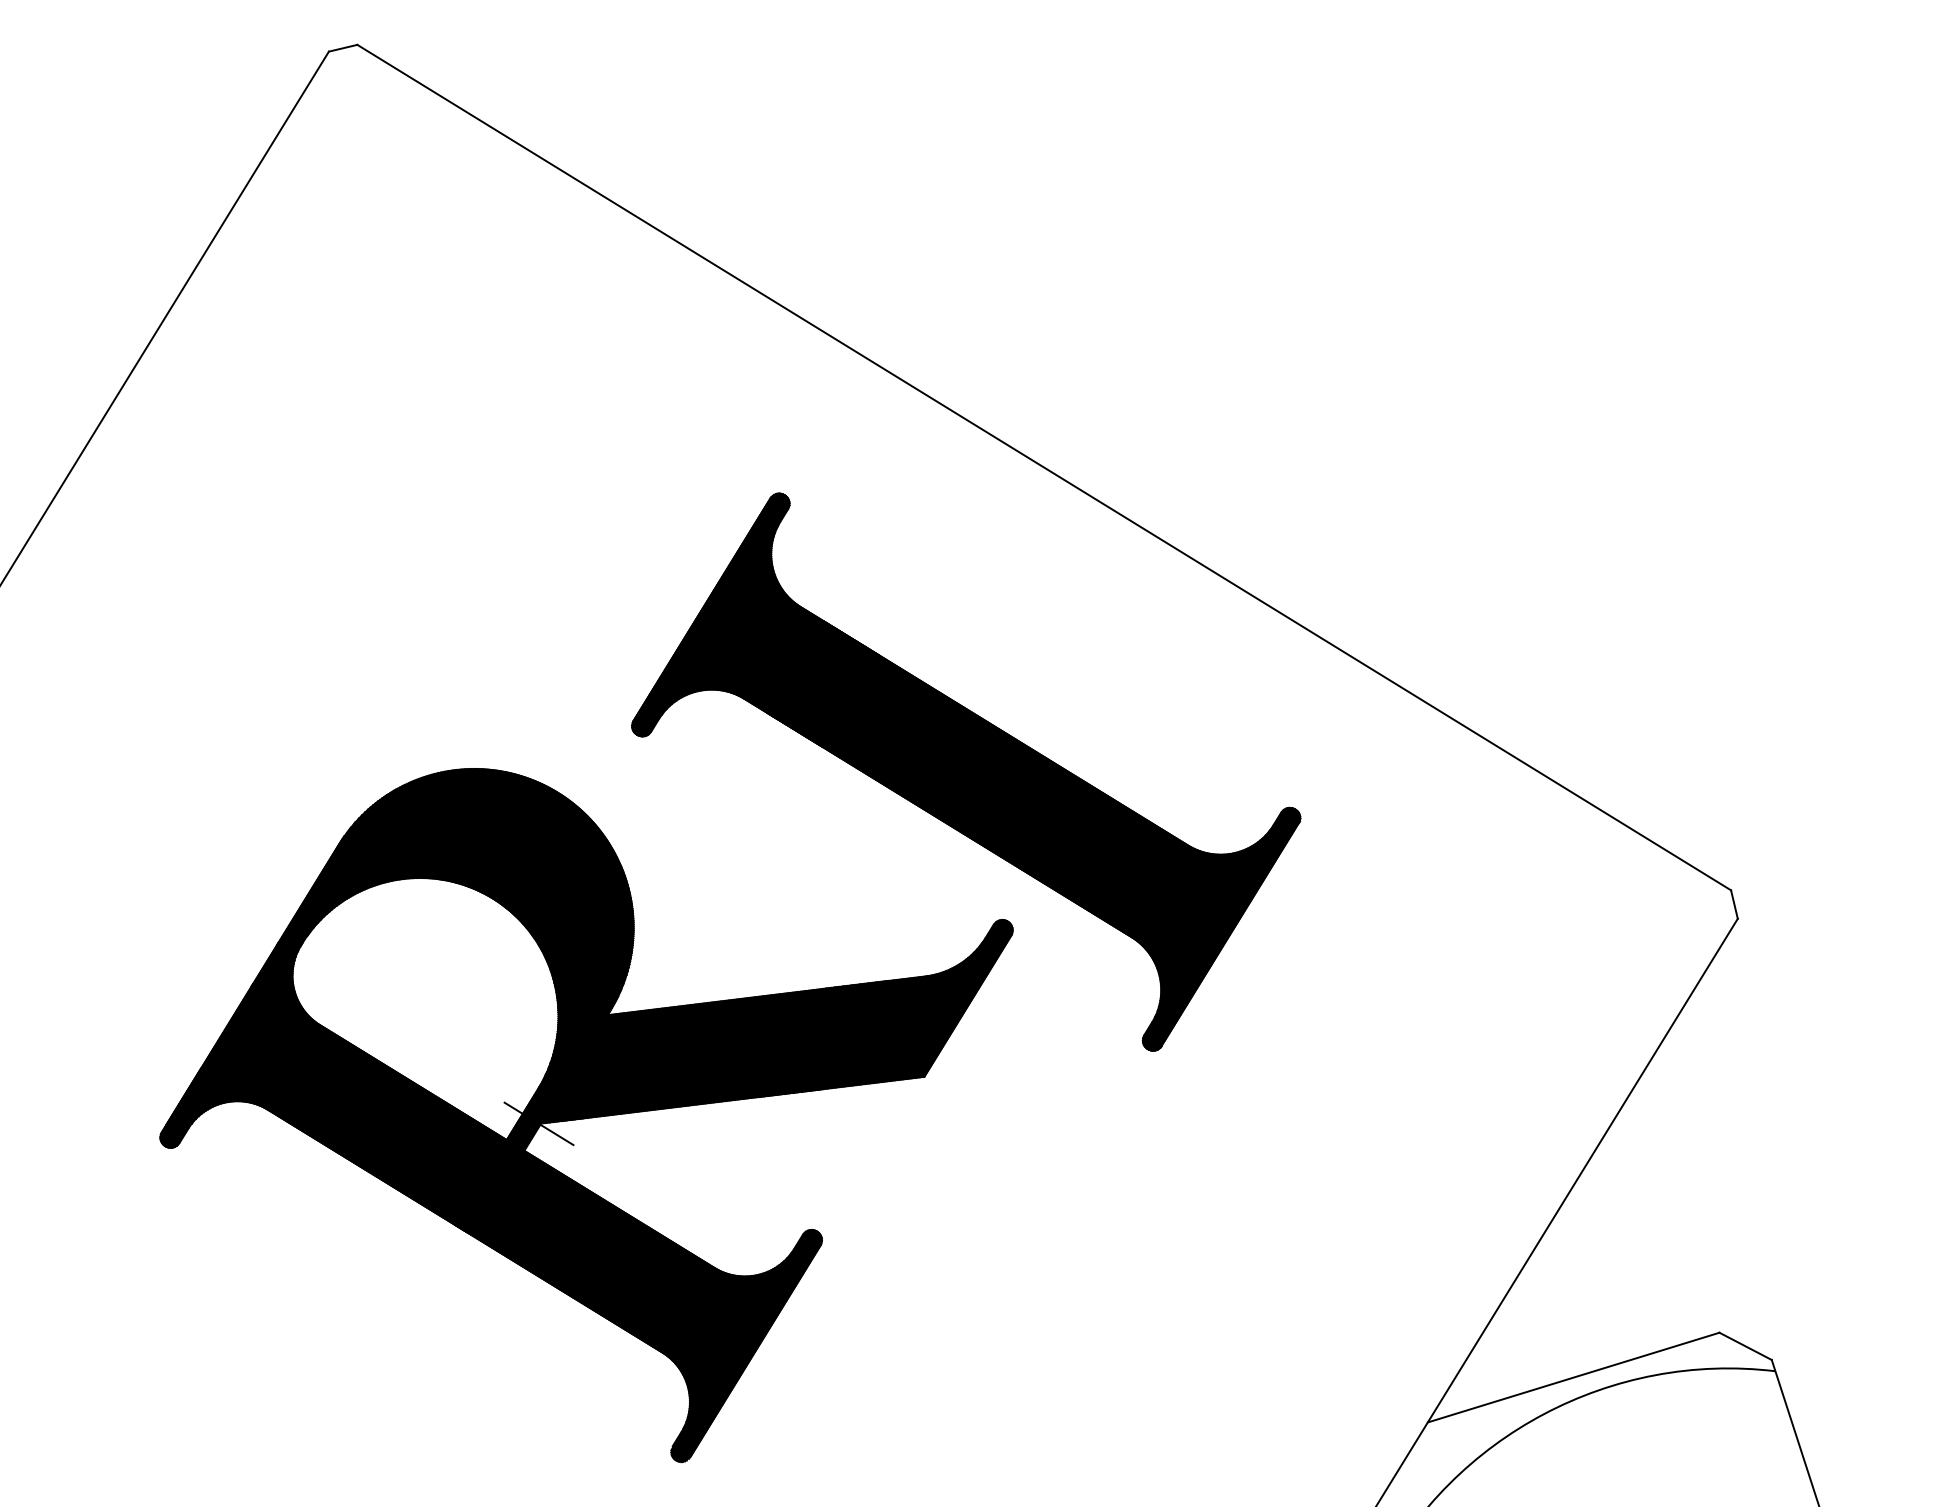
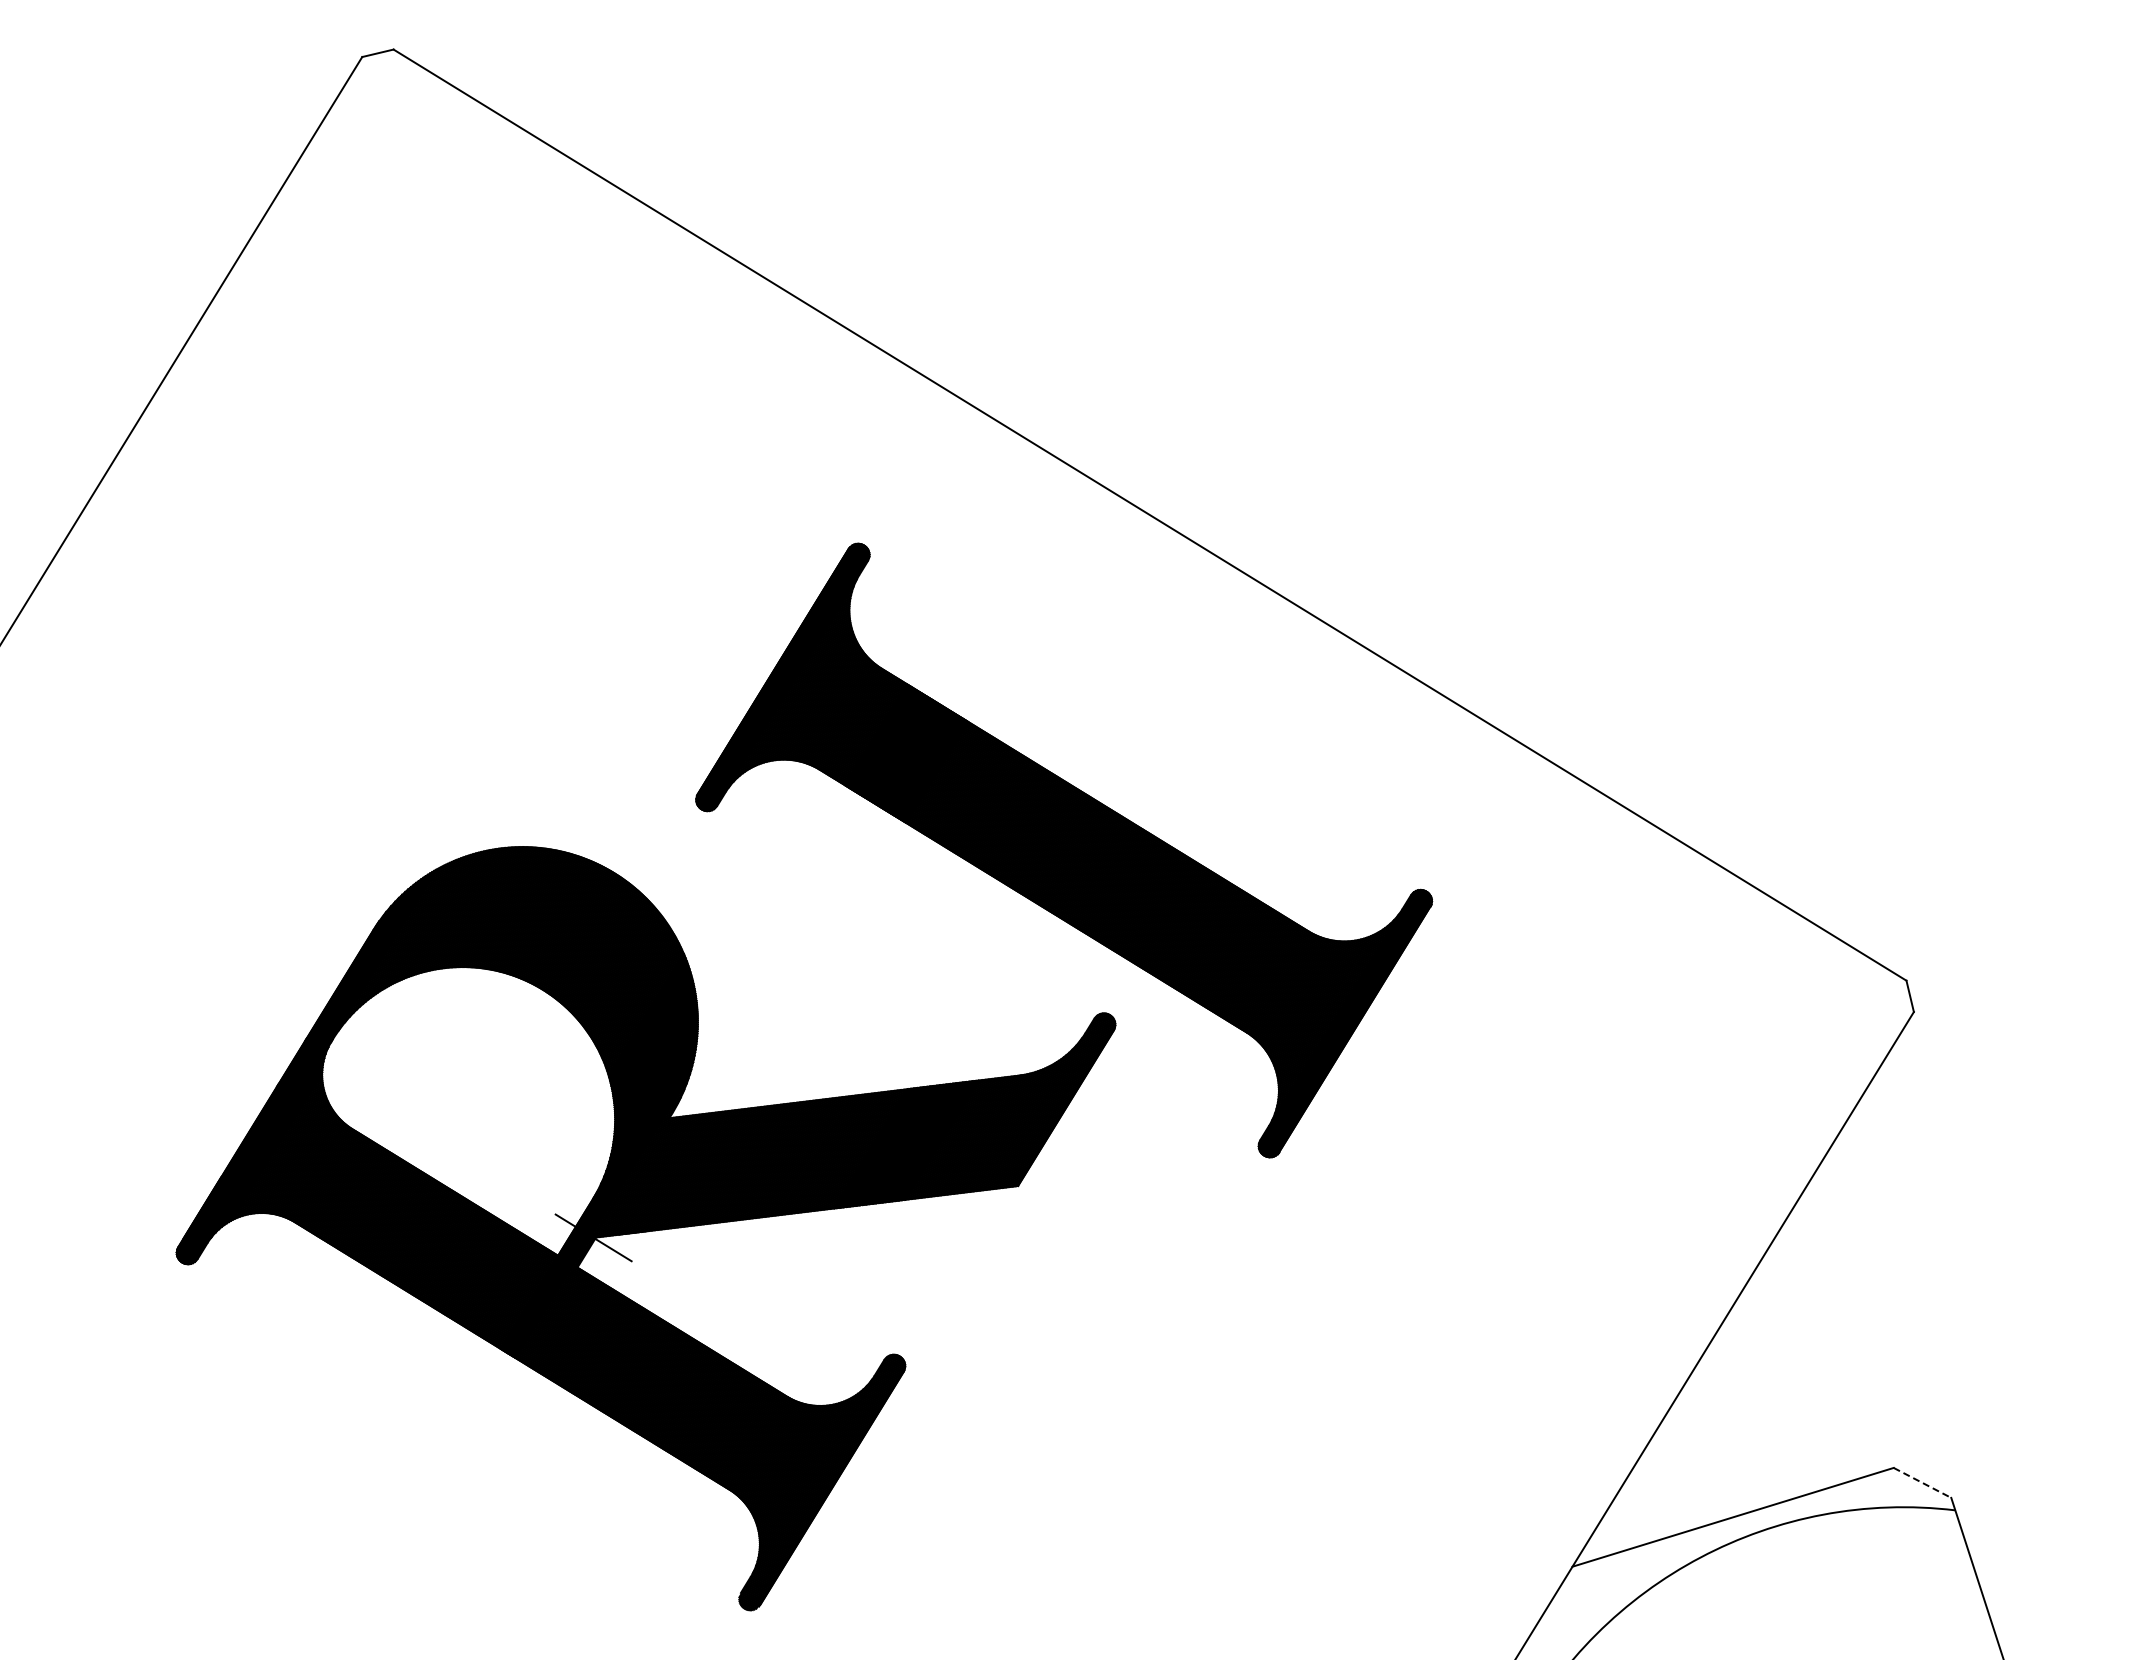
line: (1745, 1346) -> (1922, 1483), solid -> dashed

